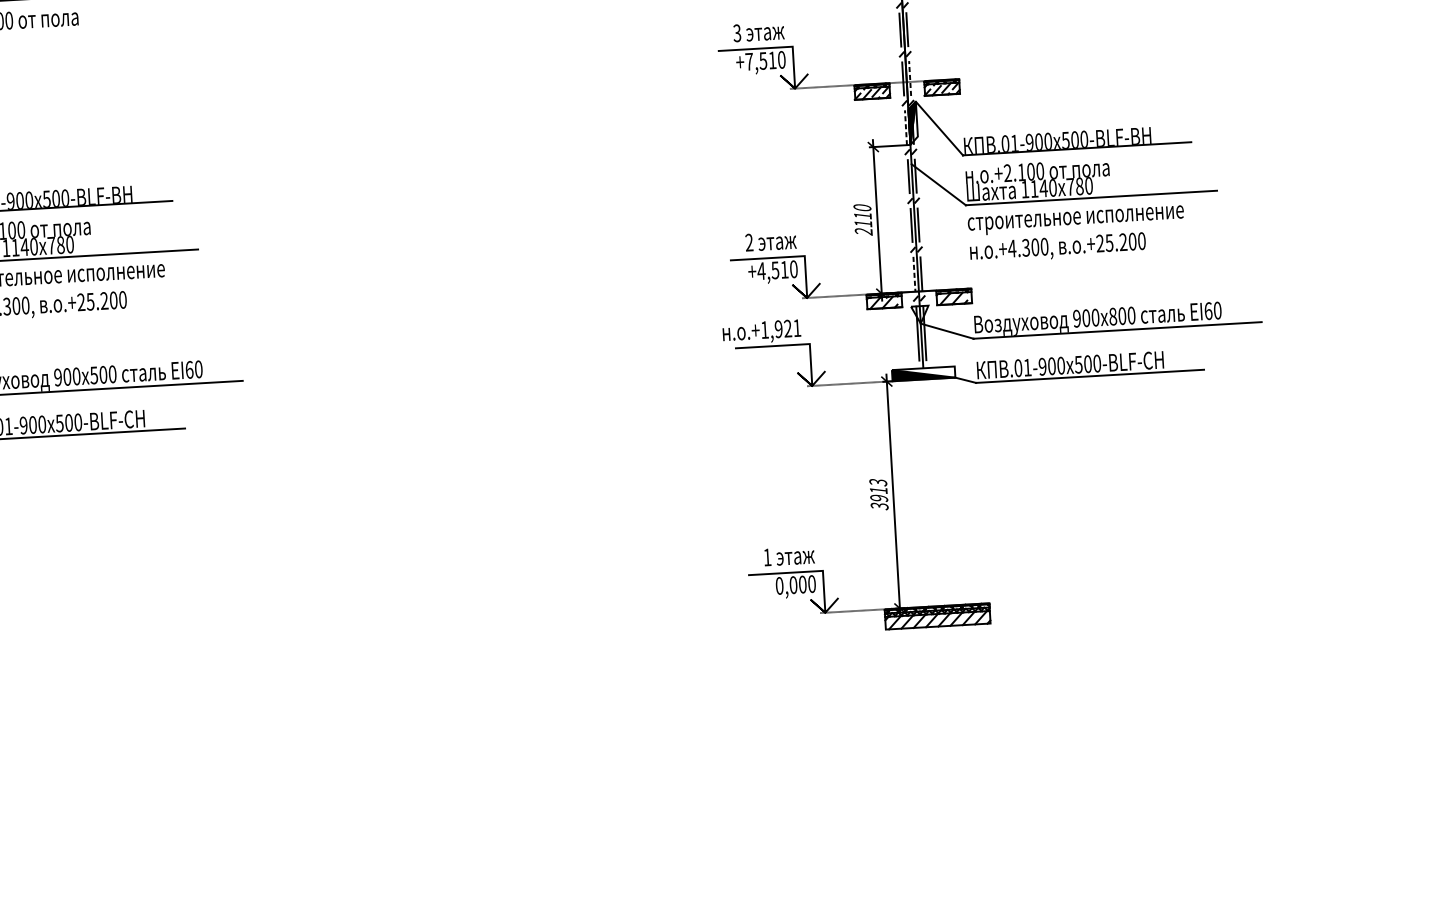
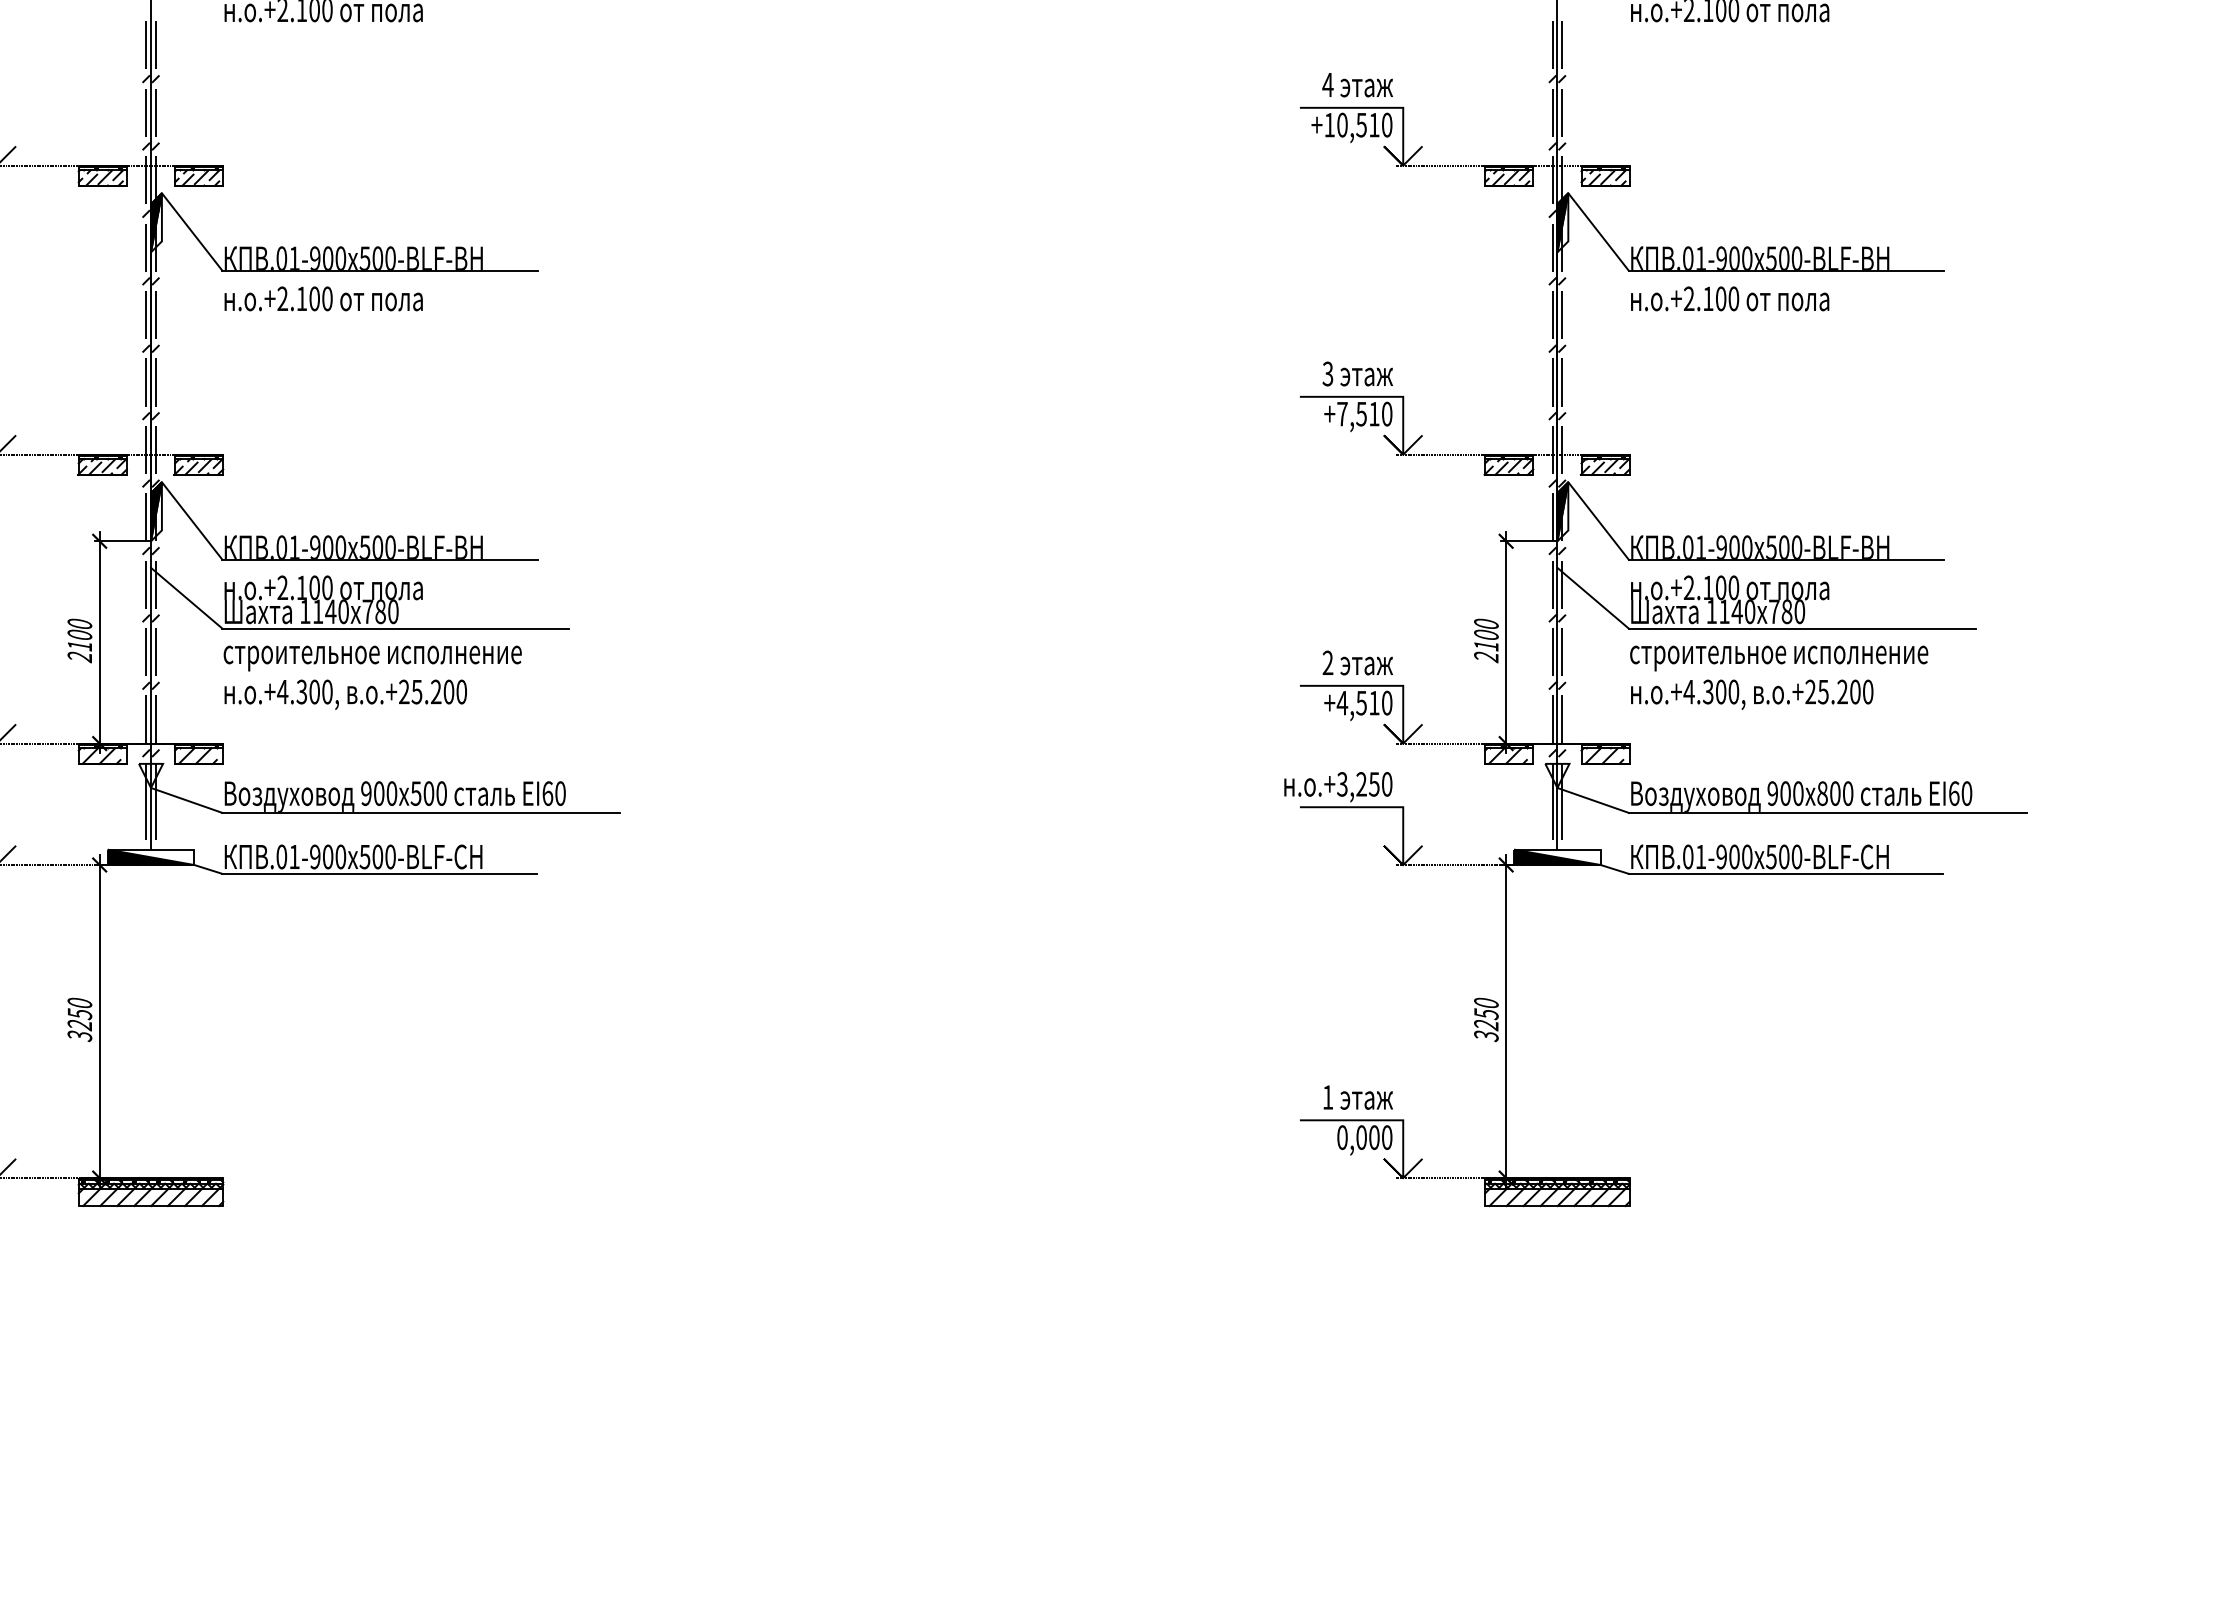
line: (910, 78) -> (1562, 449), dashed -> solid
line: (905, 127) -> (1552, 516), dashed -> solid
text: (862, 215) -> (1486, 634), 2110 -> 2100
line: (914, 274) -> (1552, 720), dashed -> solid
text: (780, 329) -> (1364, 784), .+1,921 -> .+3,250
text: (878, 490) -> (1486, 1014), 3913 -> 3250

